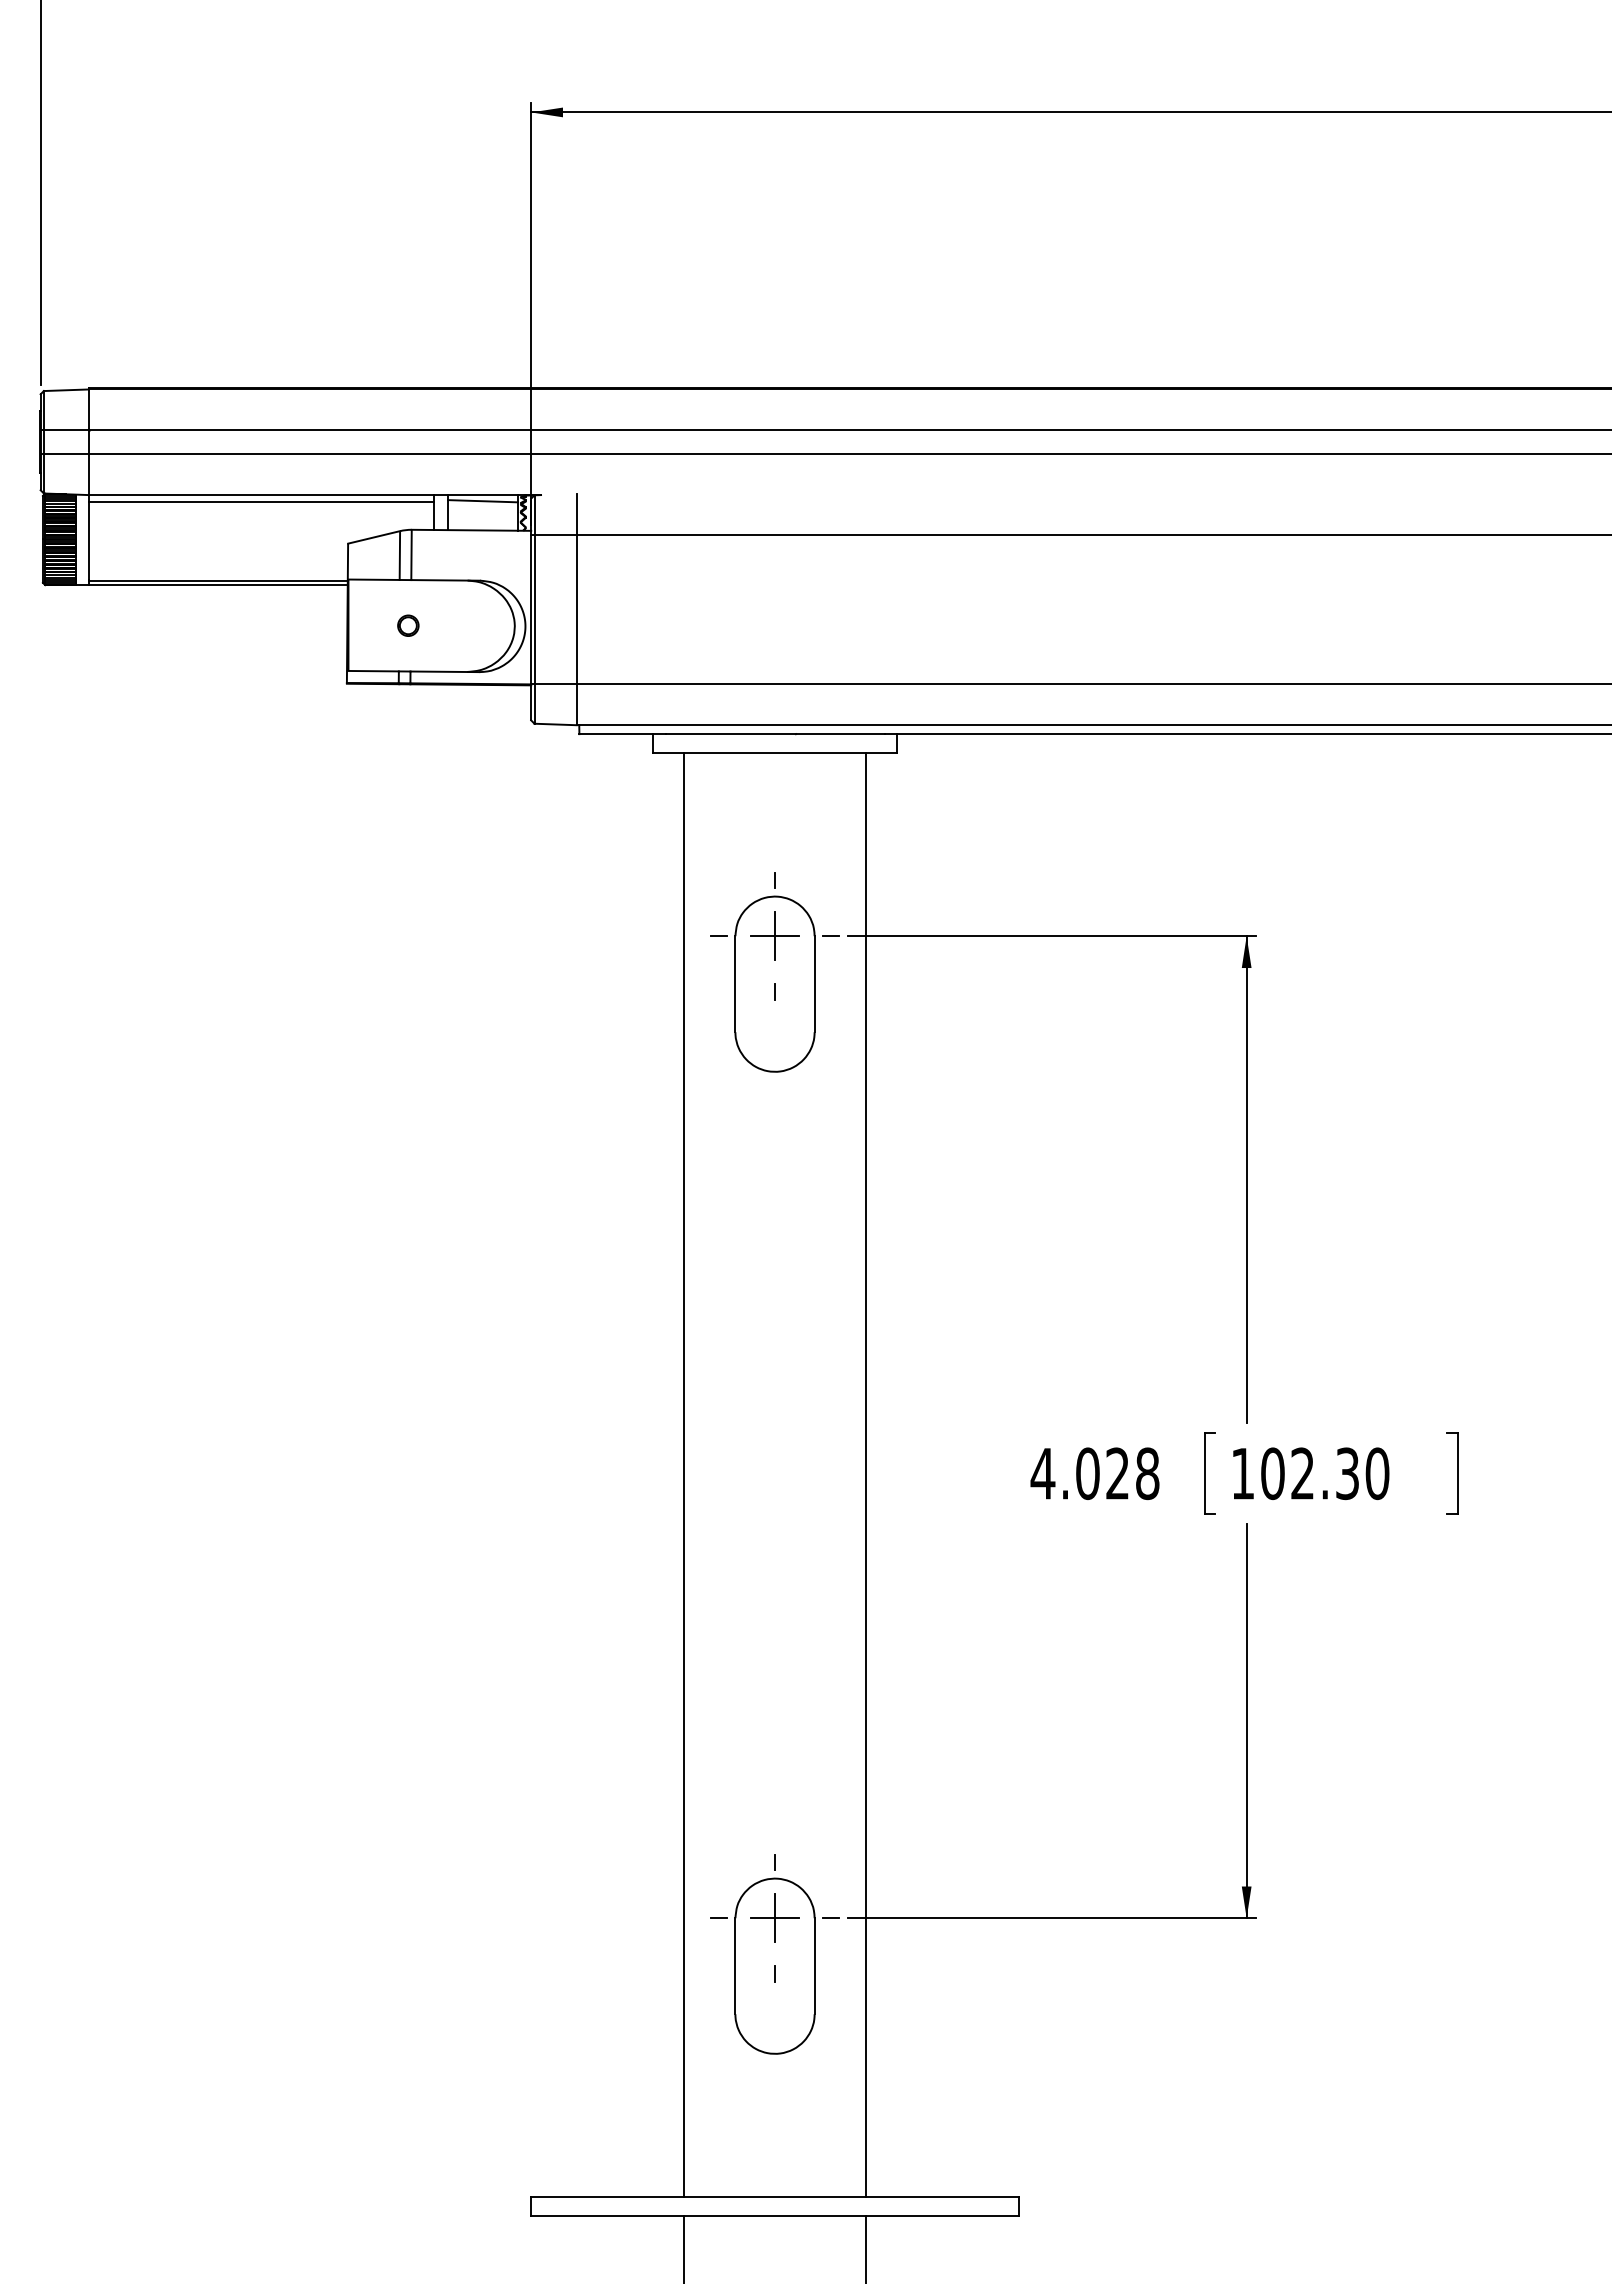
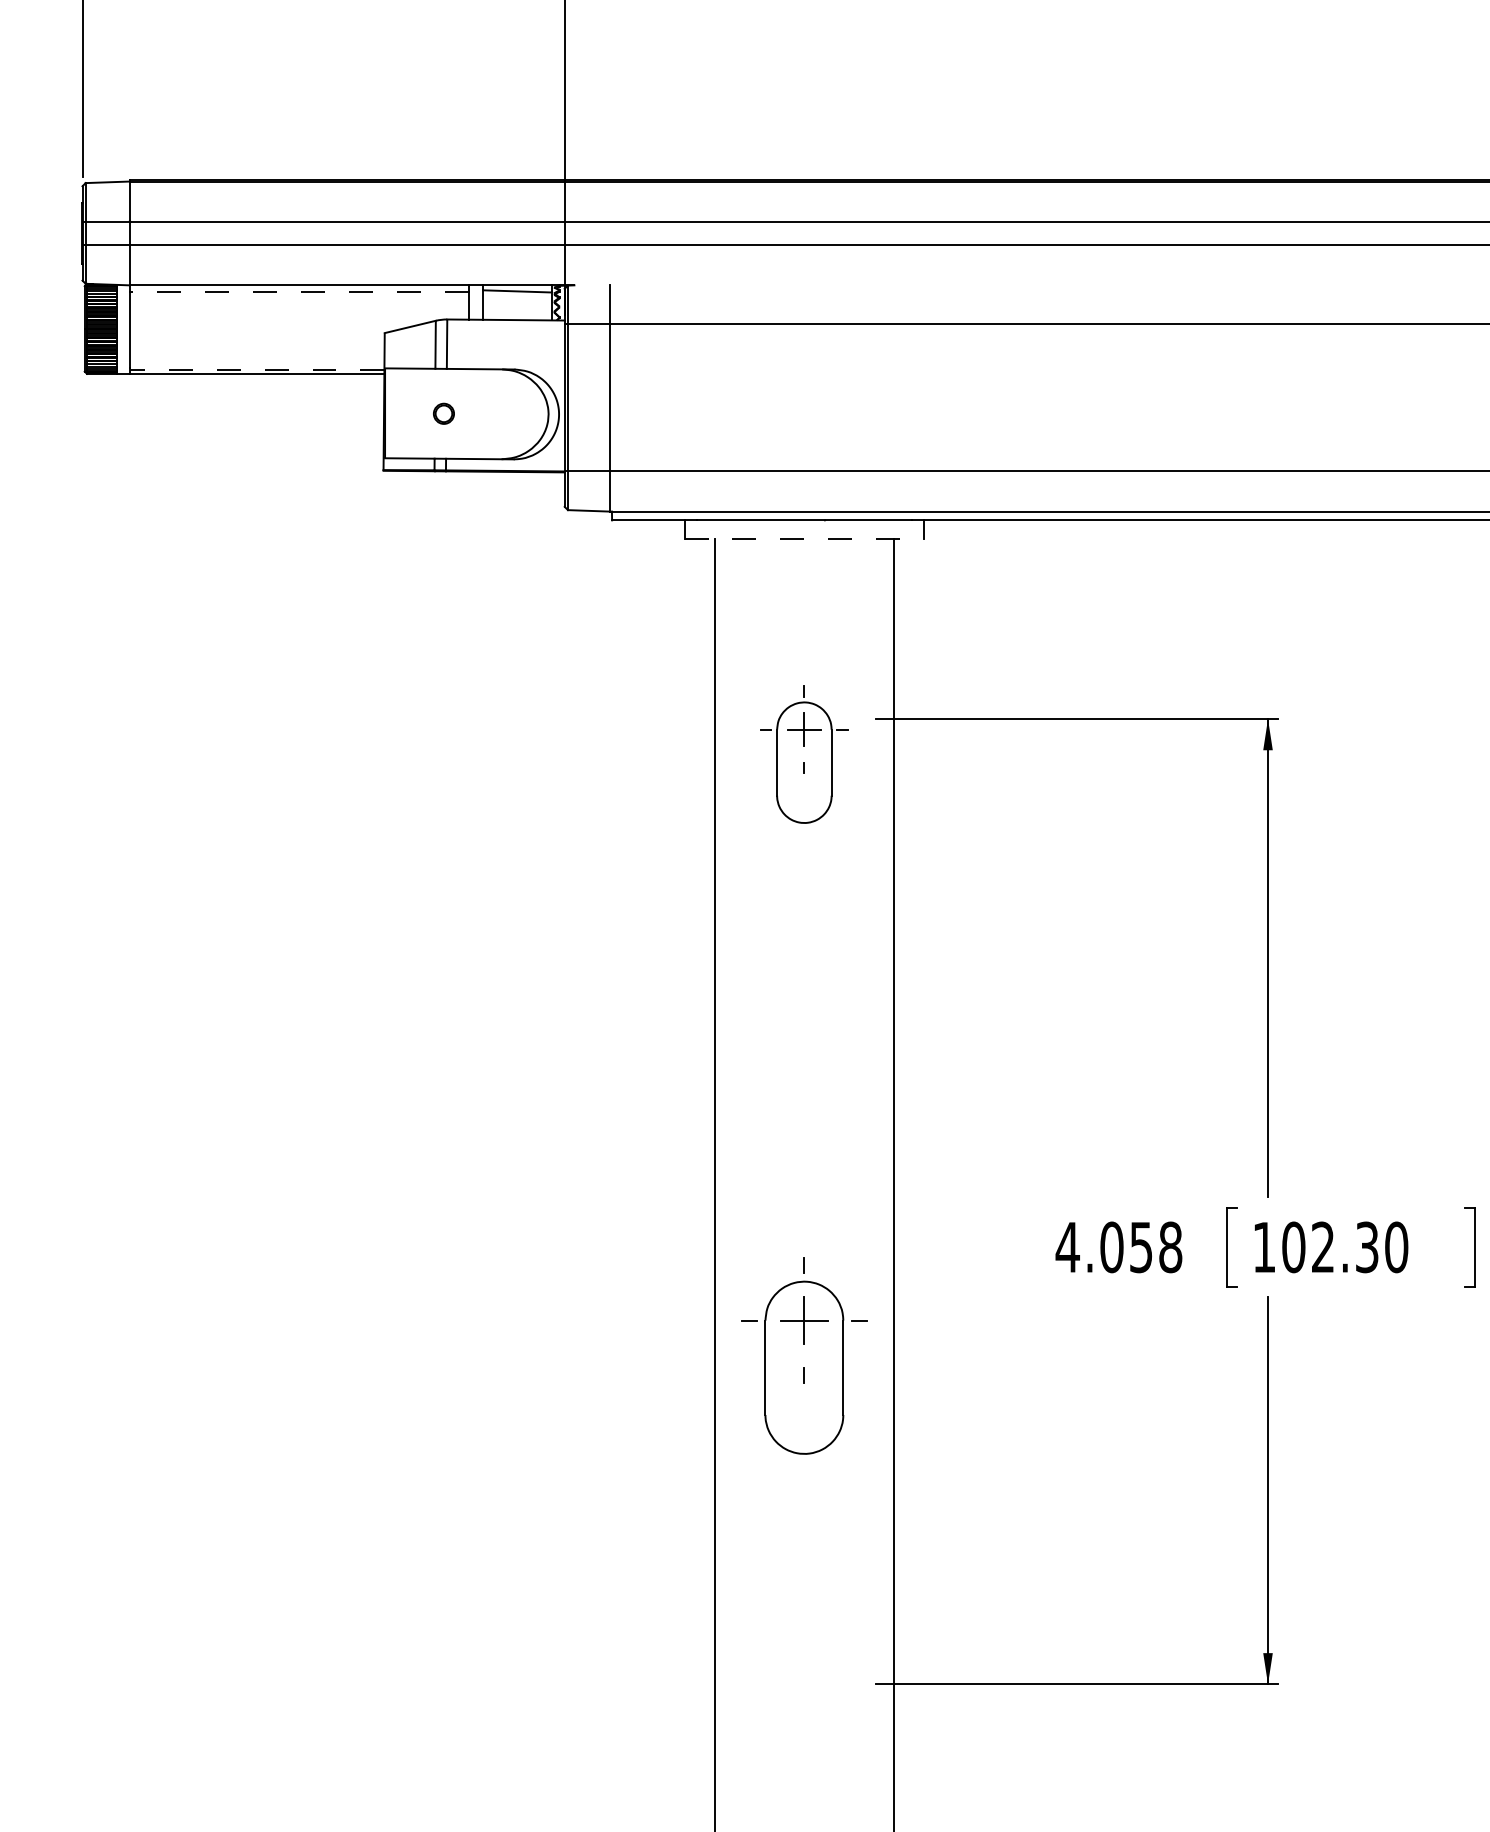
line: (261, 502) -> (299, 292), solid -> dashed
line: (218, 580) -> (257, 369), solid -> dashed
line: (775, 753) -> (804, 539), solid -> dashed
part: (774, 972) -> (803, 754), size x0.7
text: (1117, 1473) -> (1141, 1247), 4.028 -> 4.058
part: (774, 1954) -> (803, 1356), moved

